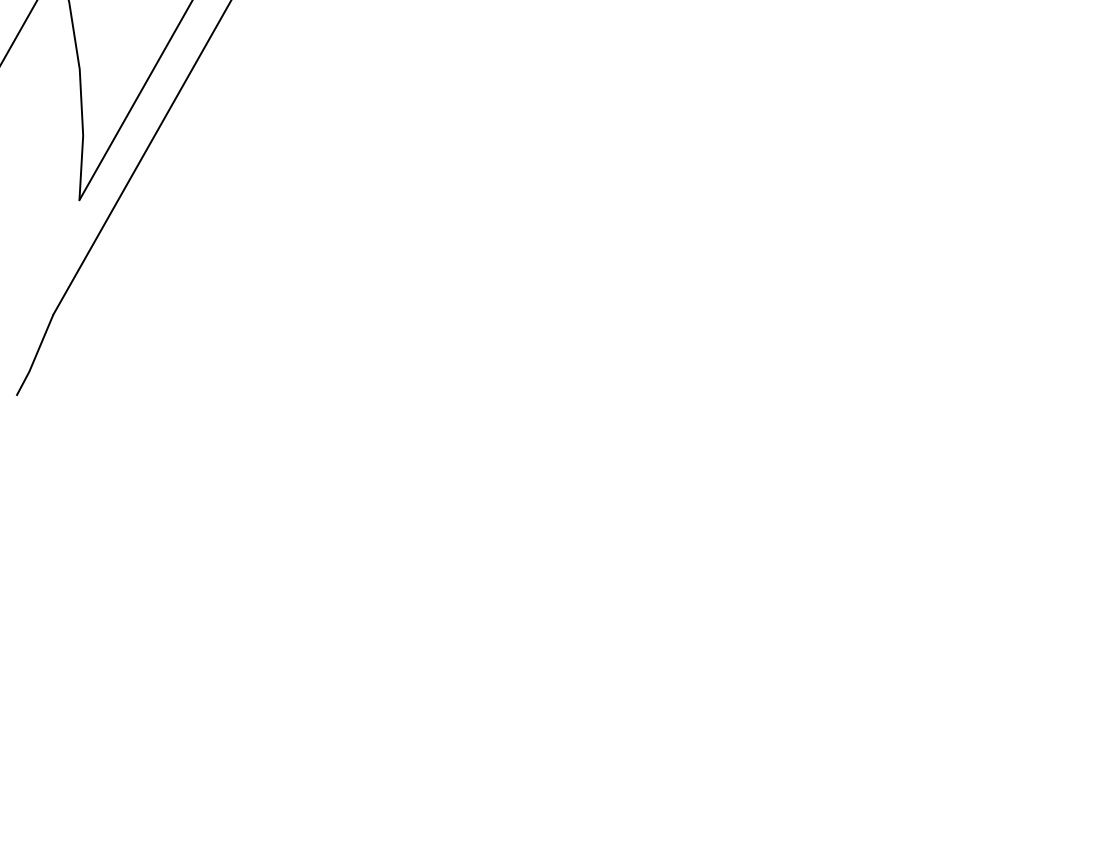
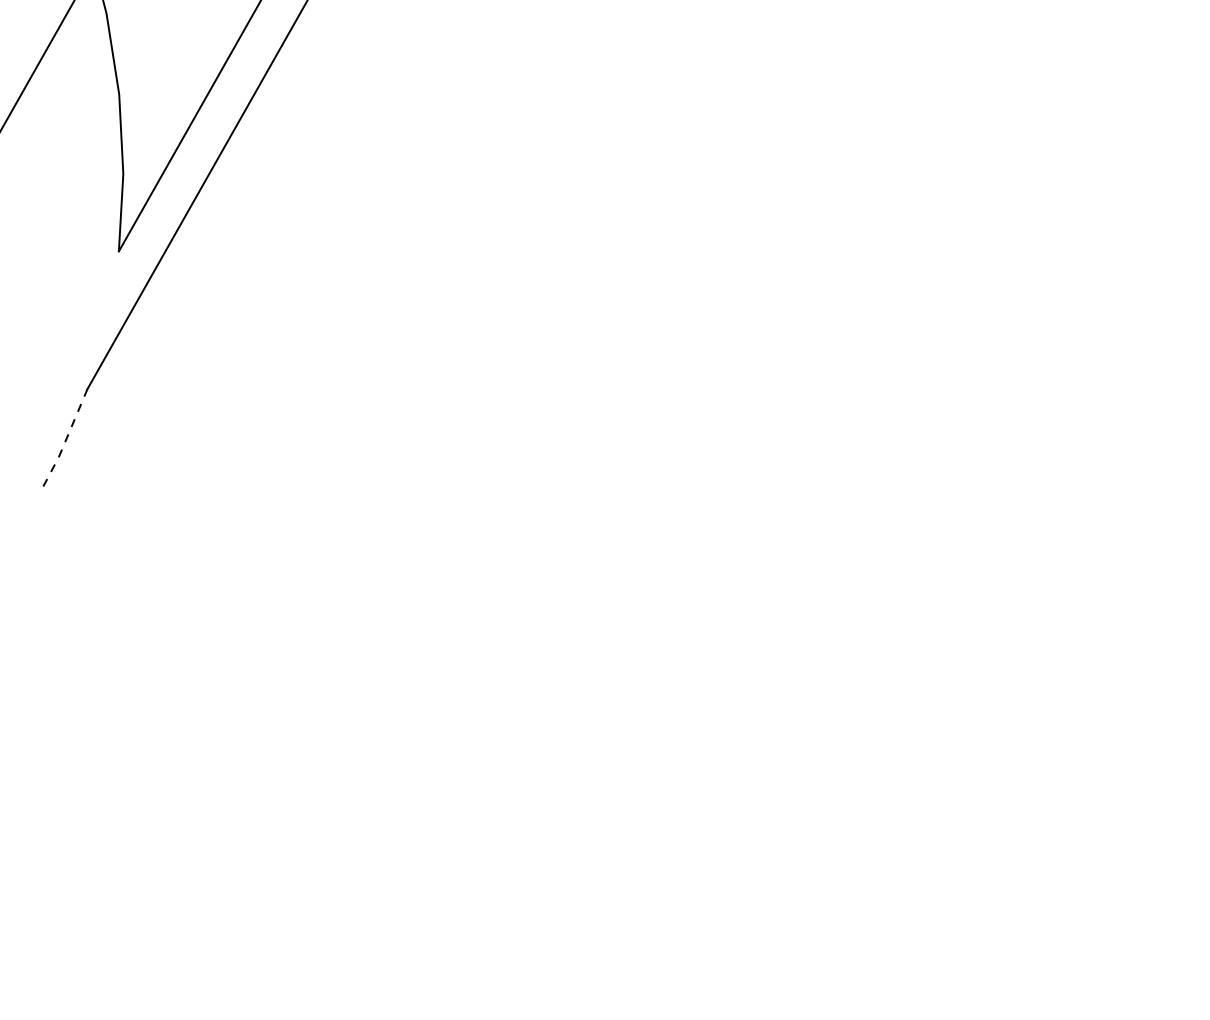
line: (36, 355) -> (67, 438), solid -> dashed

